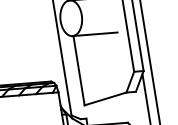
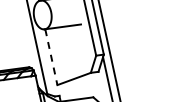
line: (79, 71) -> (51, 57), solid -> dashed

